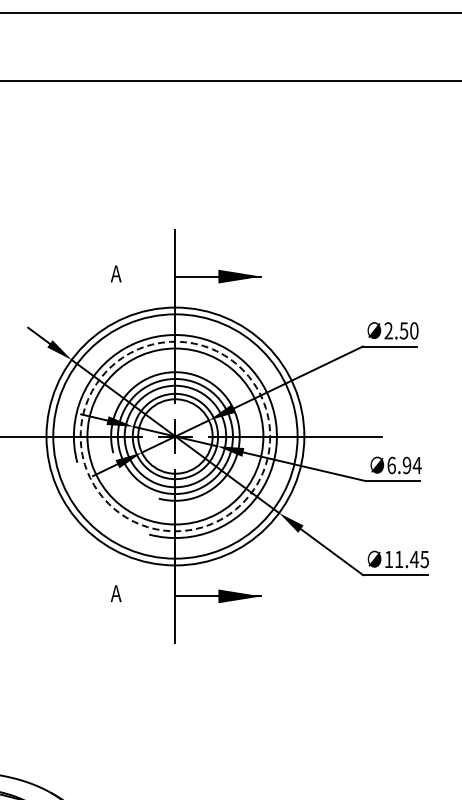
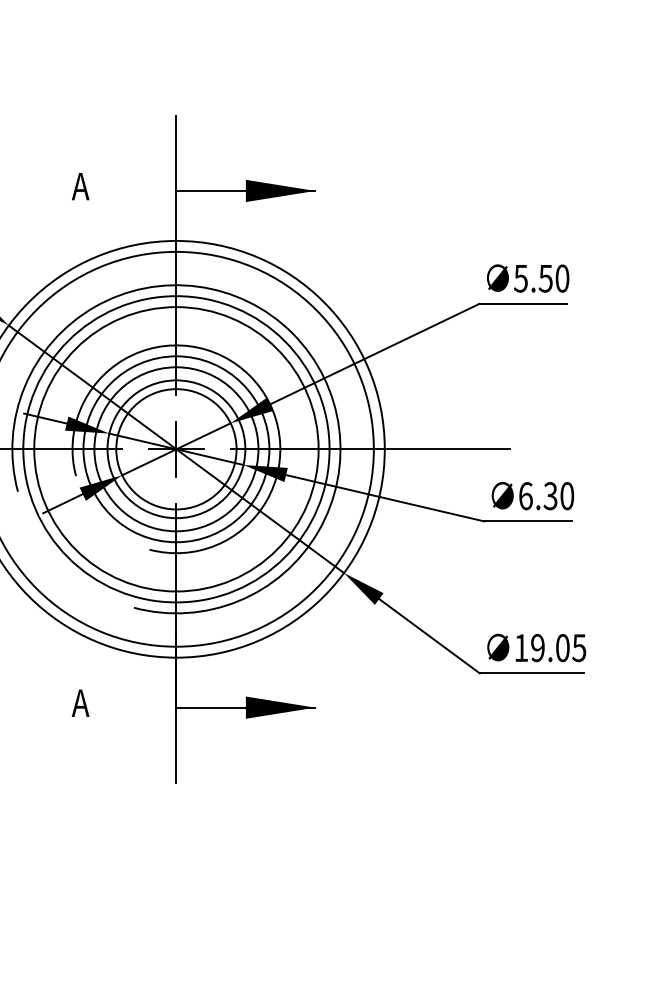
text: (388, 330) -> (520, 277), 2.50 -> 5.50
circle: (175, 436) -> (176, 449), dashed -> solid
text: (411, 465) -> (557, 496), 6.94 -> 6.30
text: (407, 559) -> (551, 648), 11.45 -> 19.05

